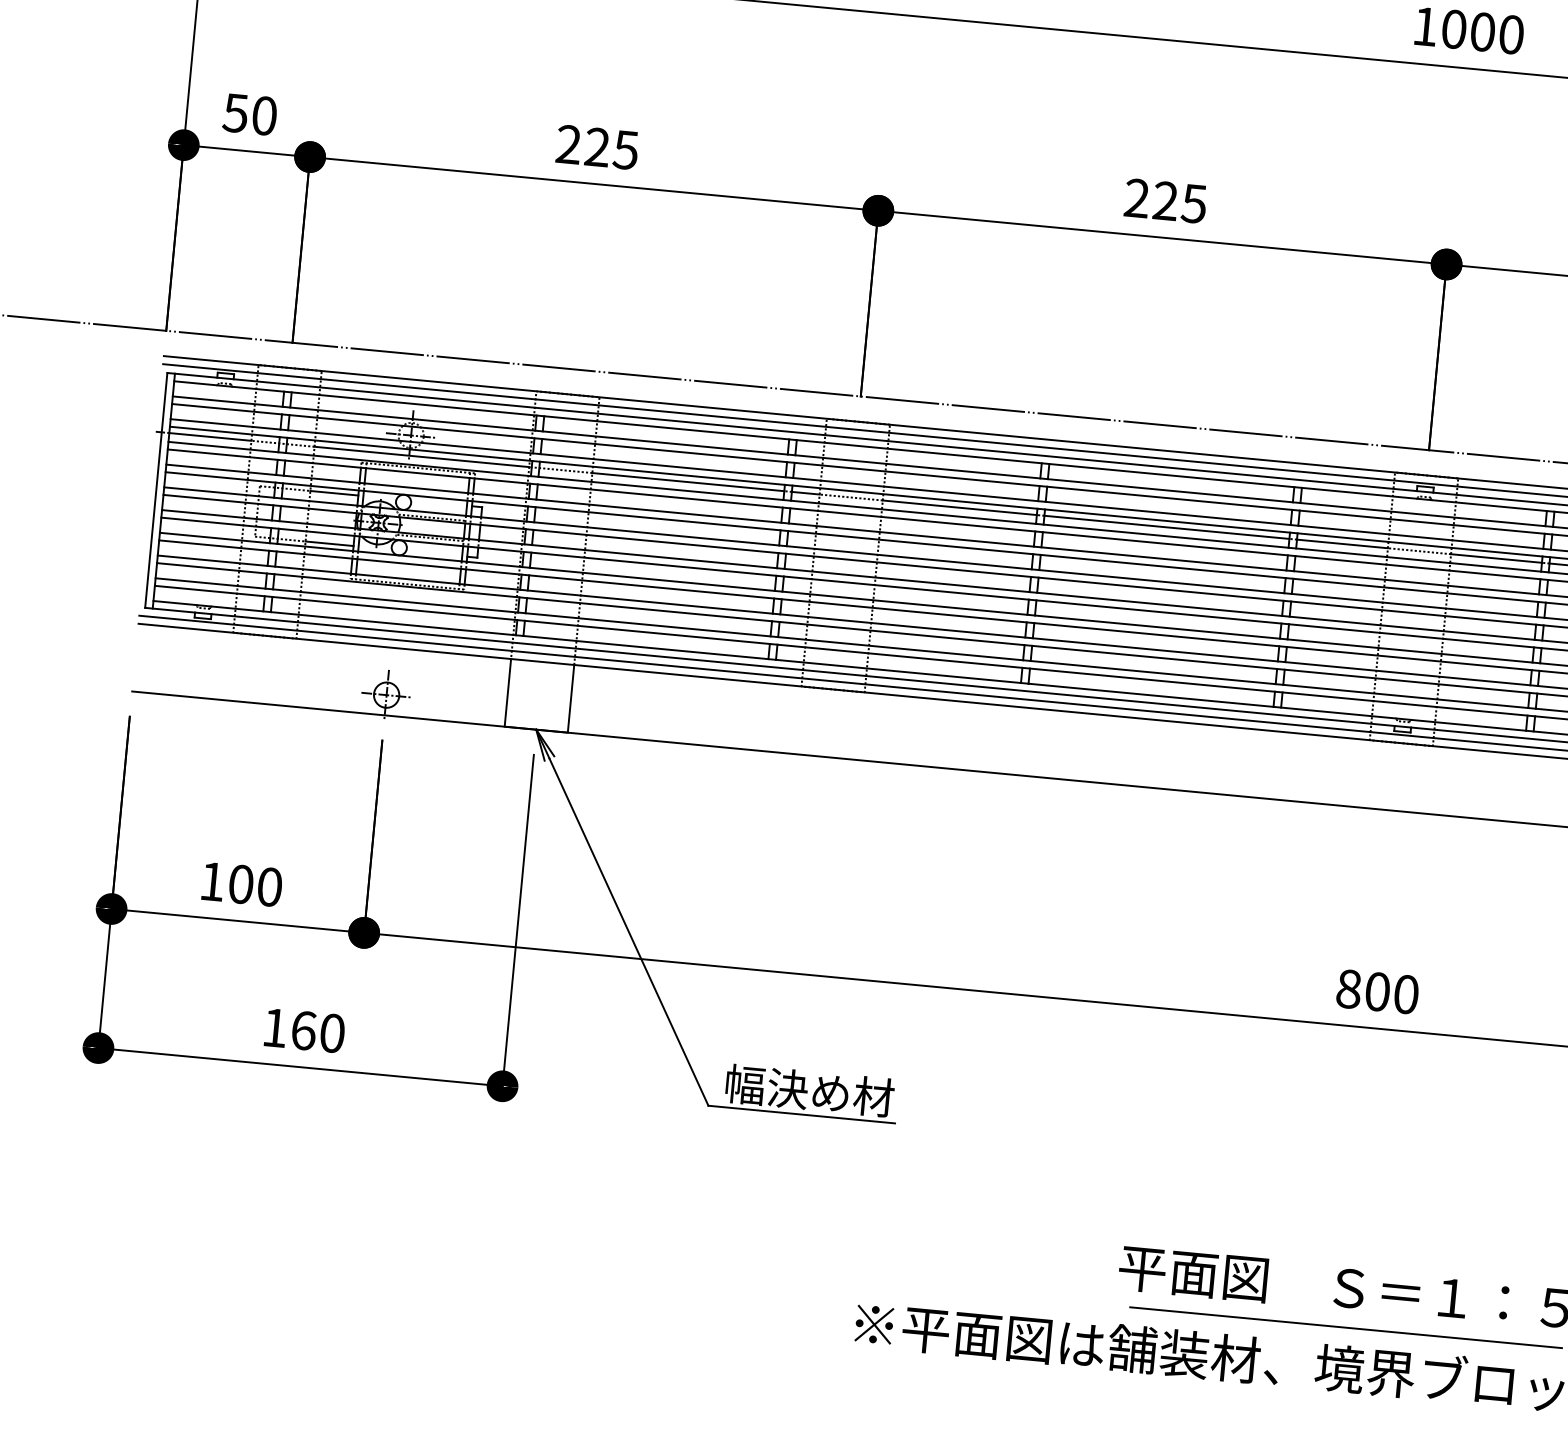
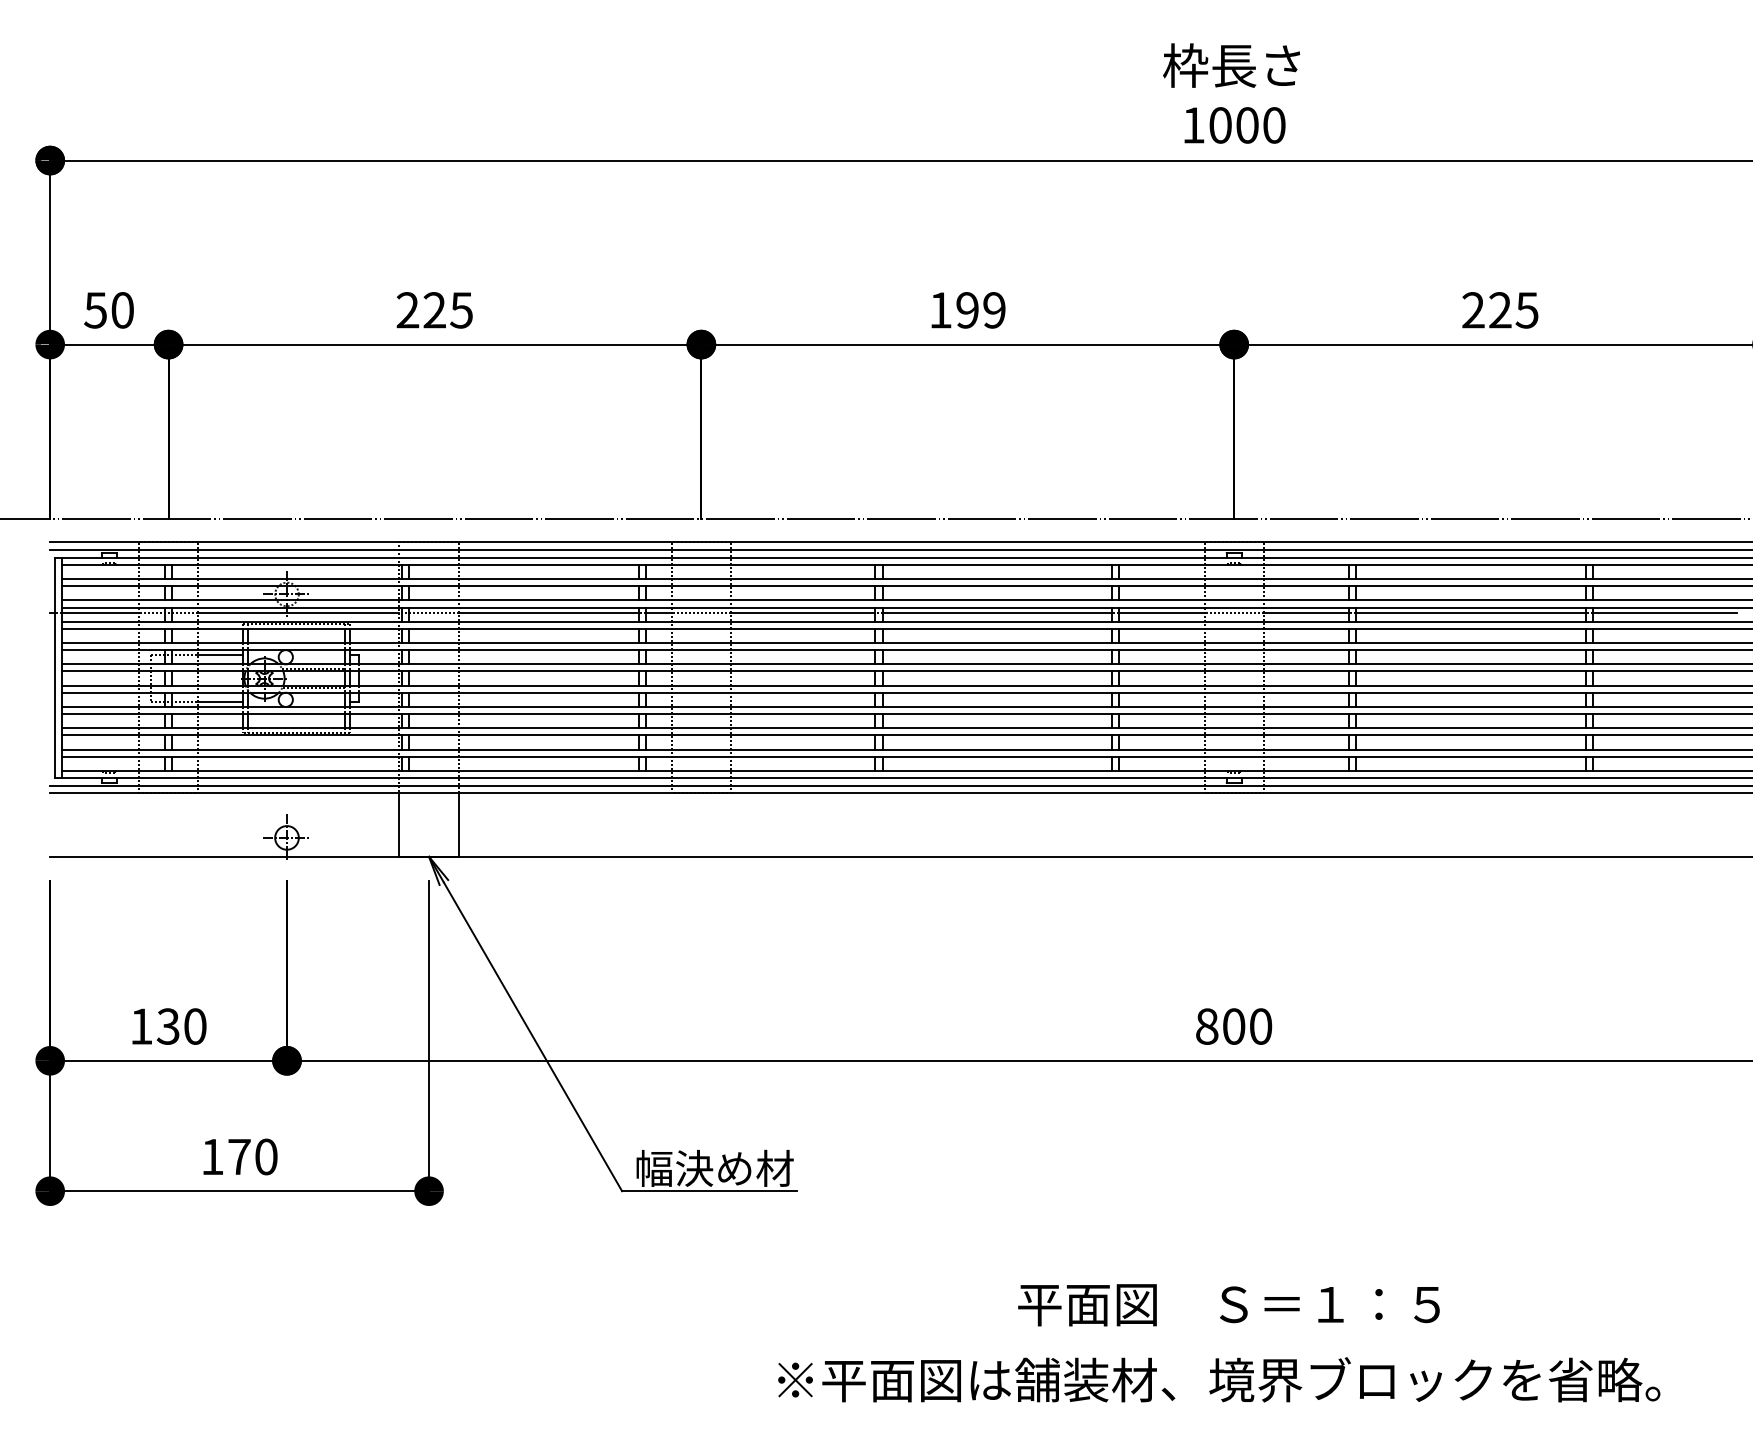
text: (1165, 201) -> (967, 310), 225 -> 199
text: (240, 884) -> (167, 1026), 100 -> 130
text: (303, 1030) -> (239, 1156), 160 -> 170
line: (1345, 1327) -> (1233, 1341), removed

